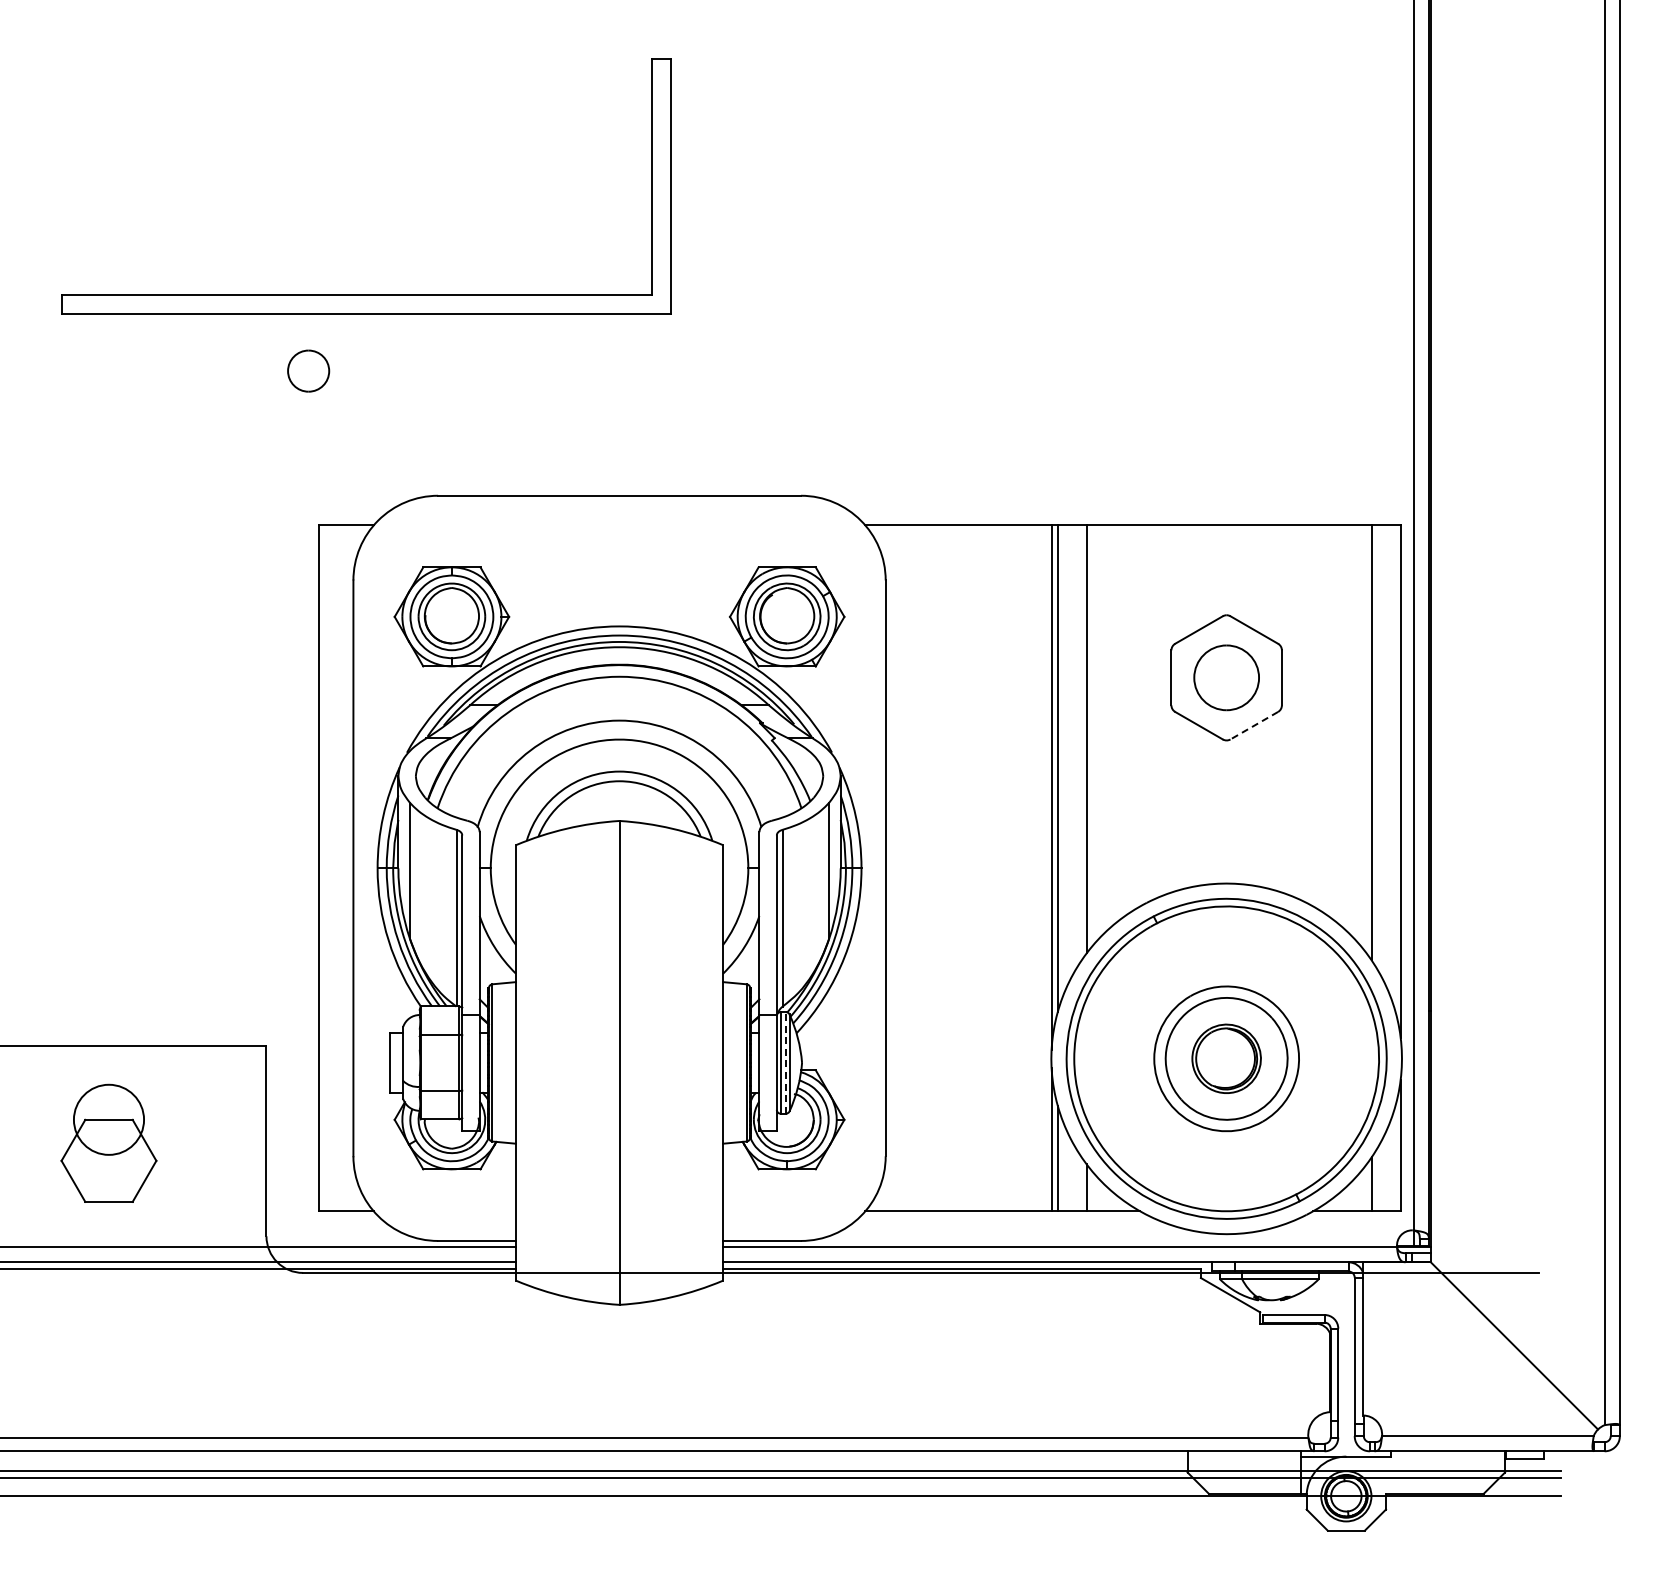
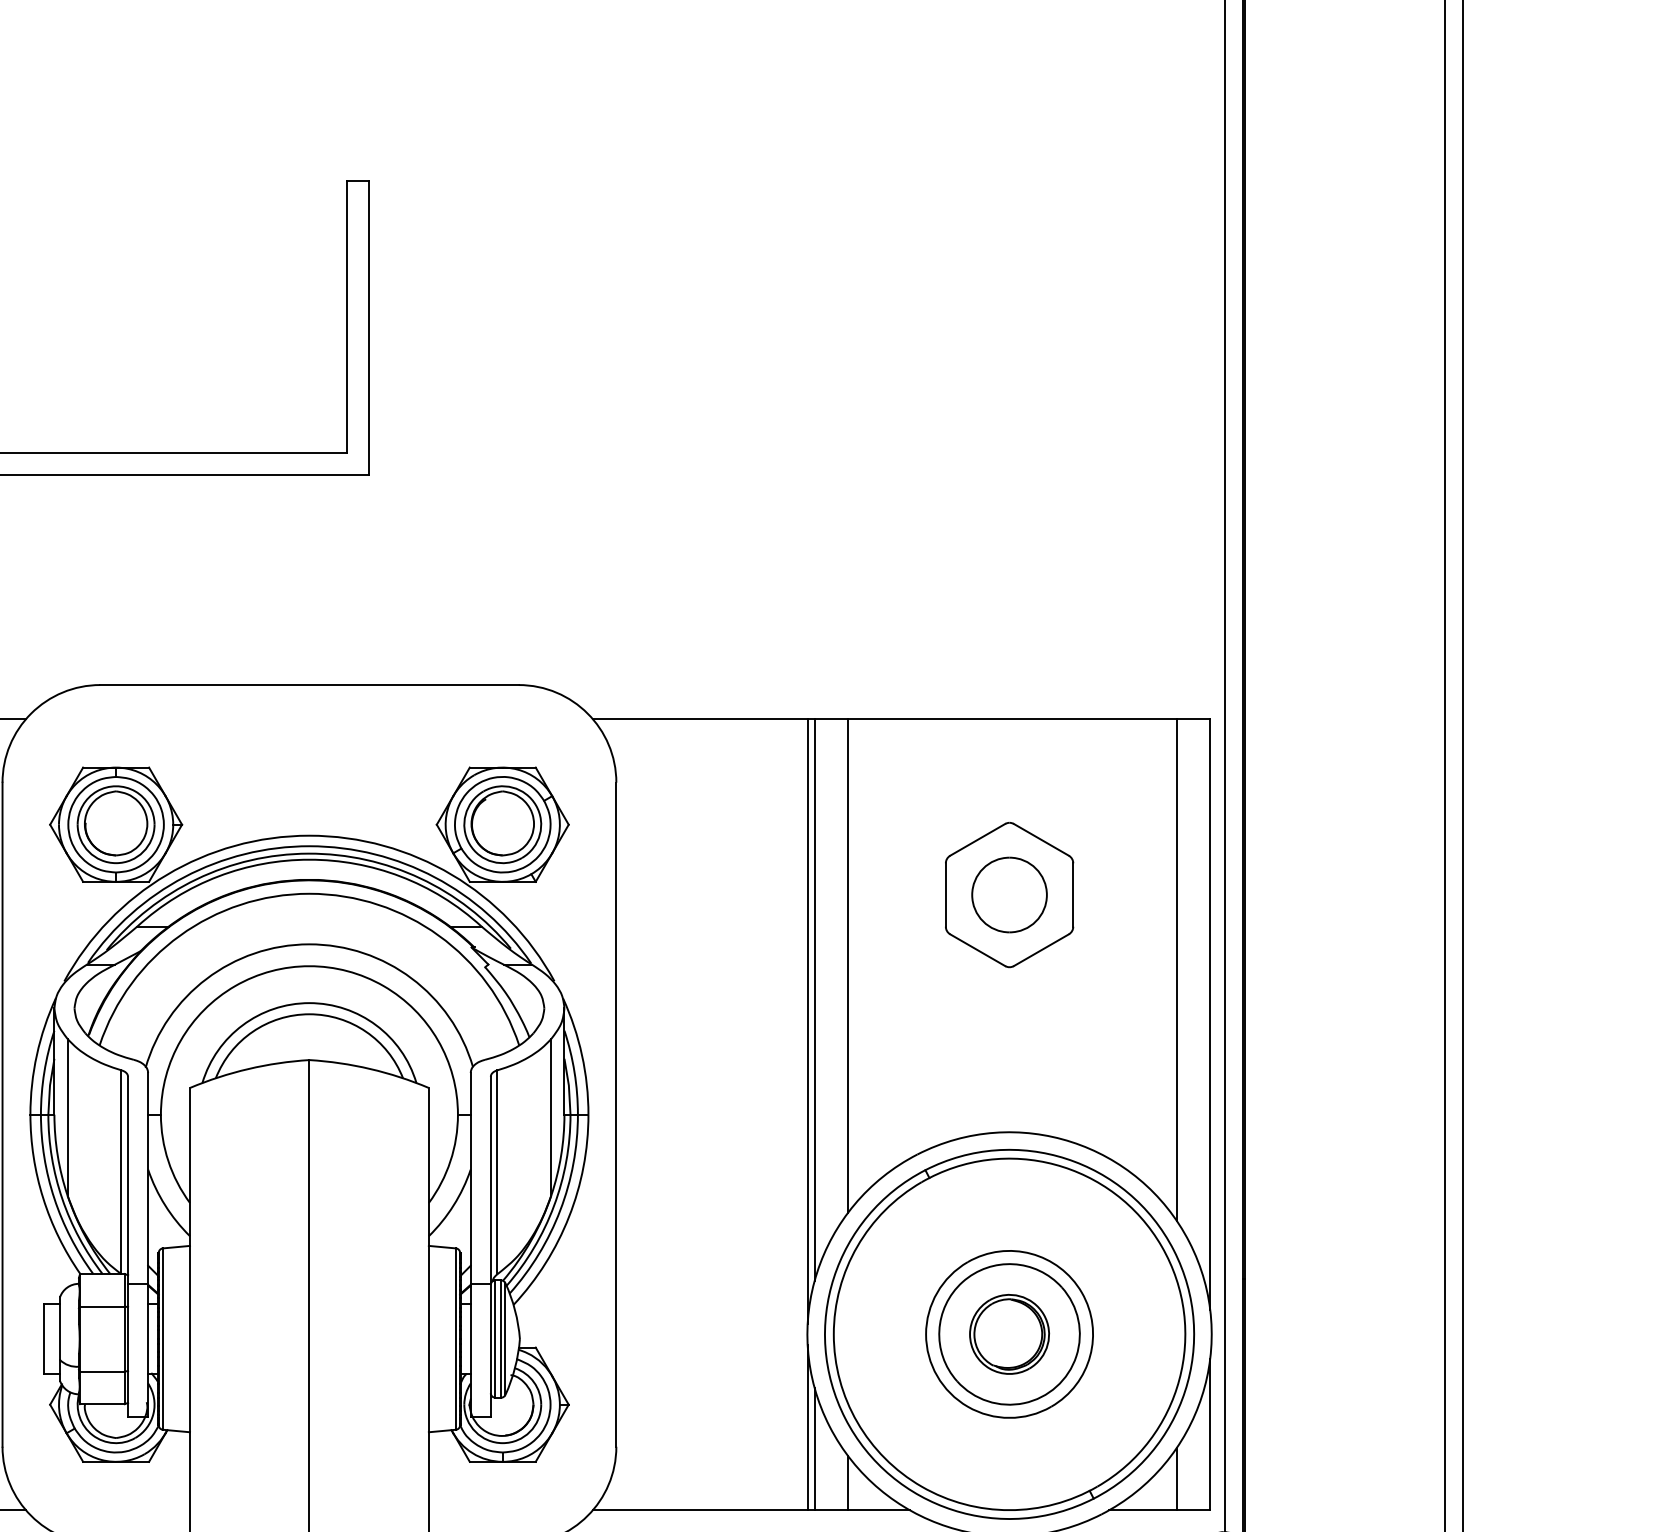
line: (1253, 725) -> (1040, 949), dashed -> solid
line: (785, 1062) -> (500, 1338), dashed -> solid

